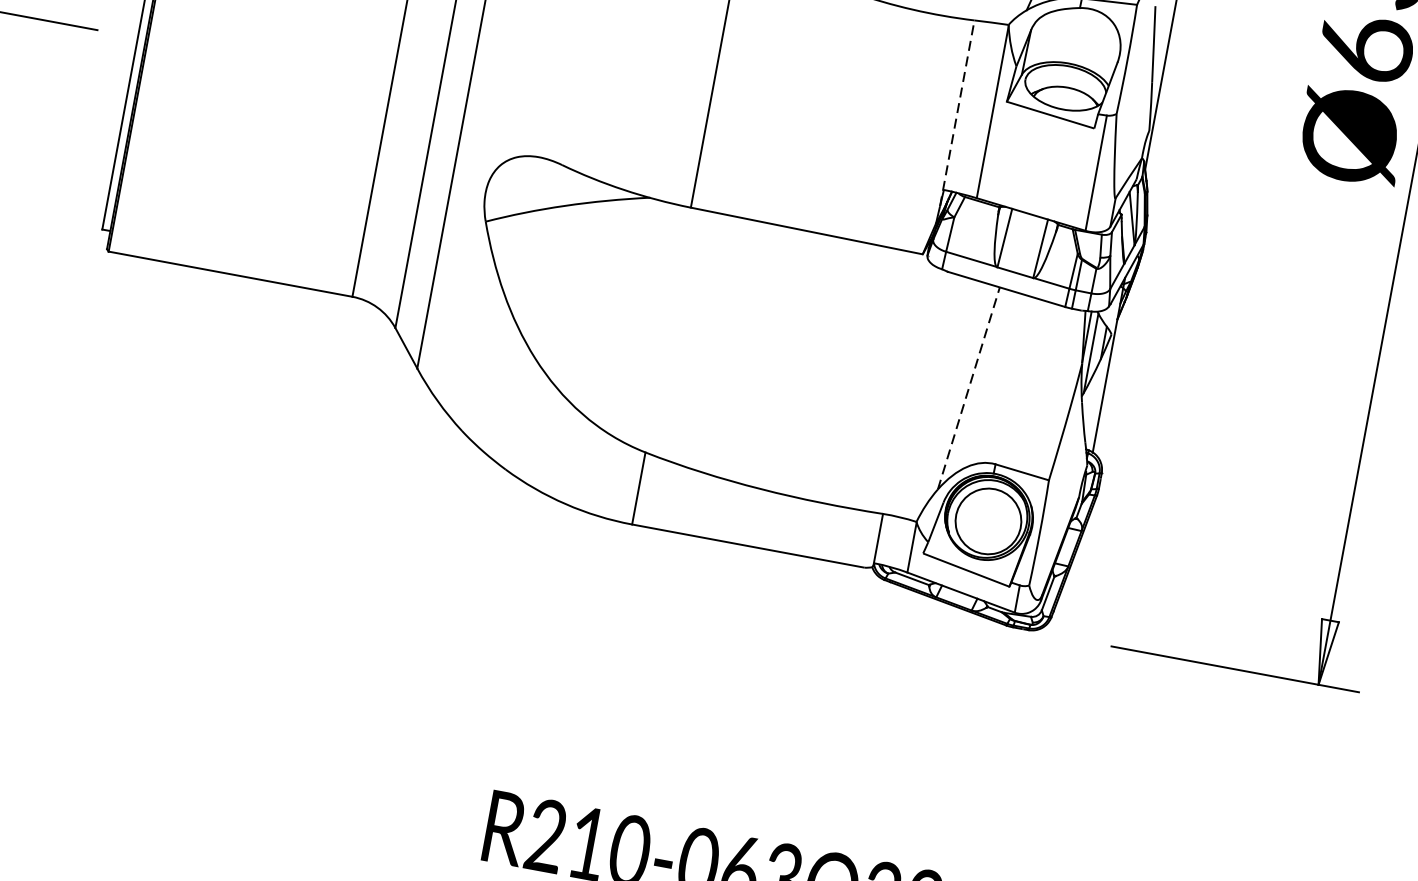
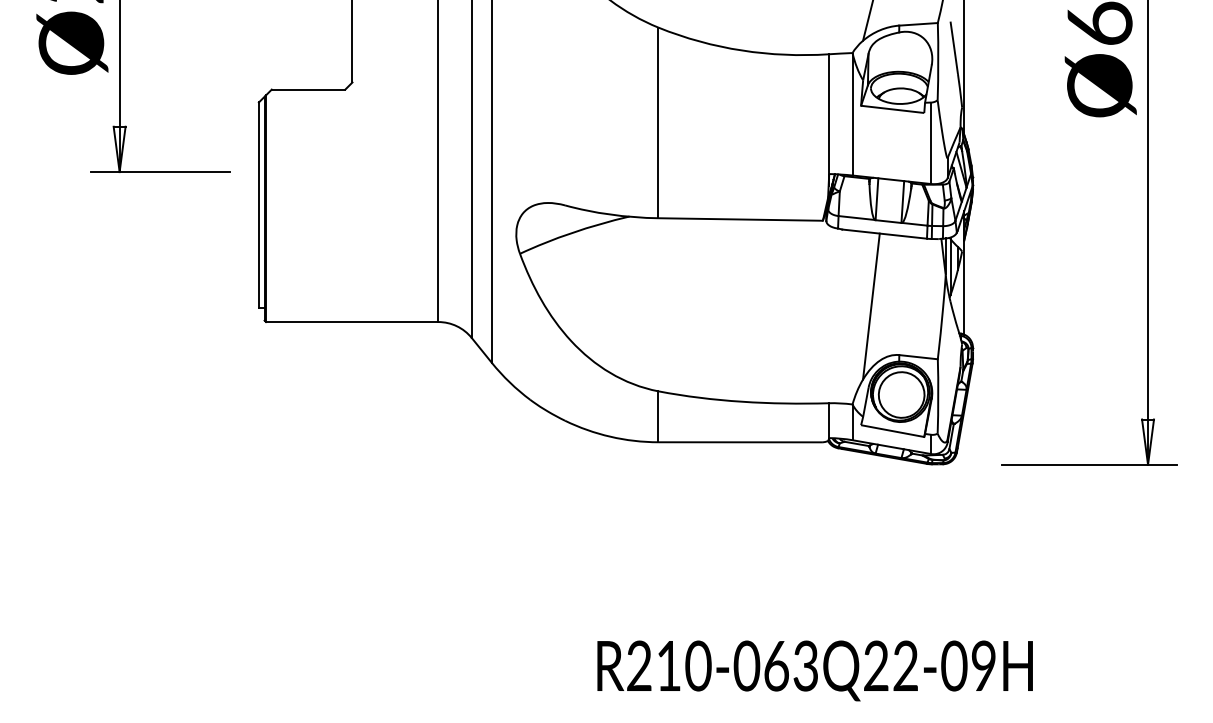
line: (956, 114) -> (828, 120), dashed -> solid
line: (968, 388) -> (871, 306), dashed -> solid

